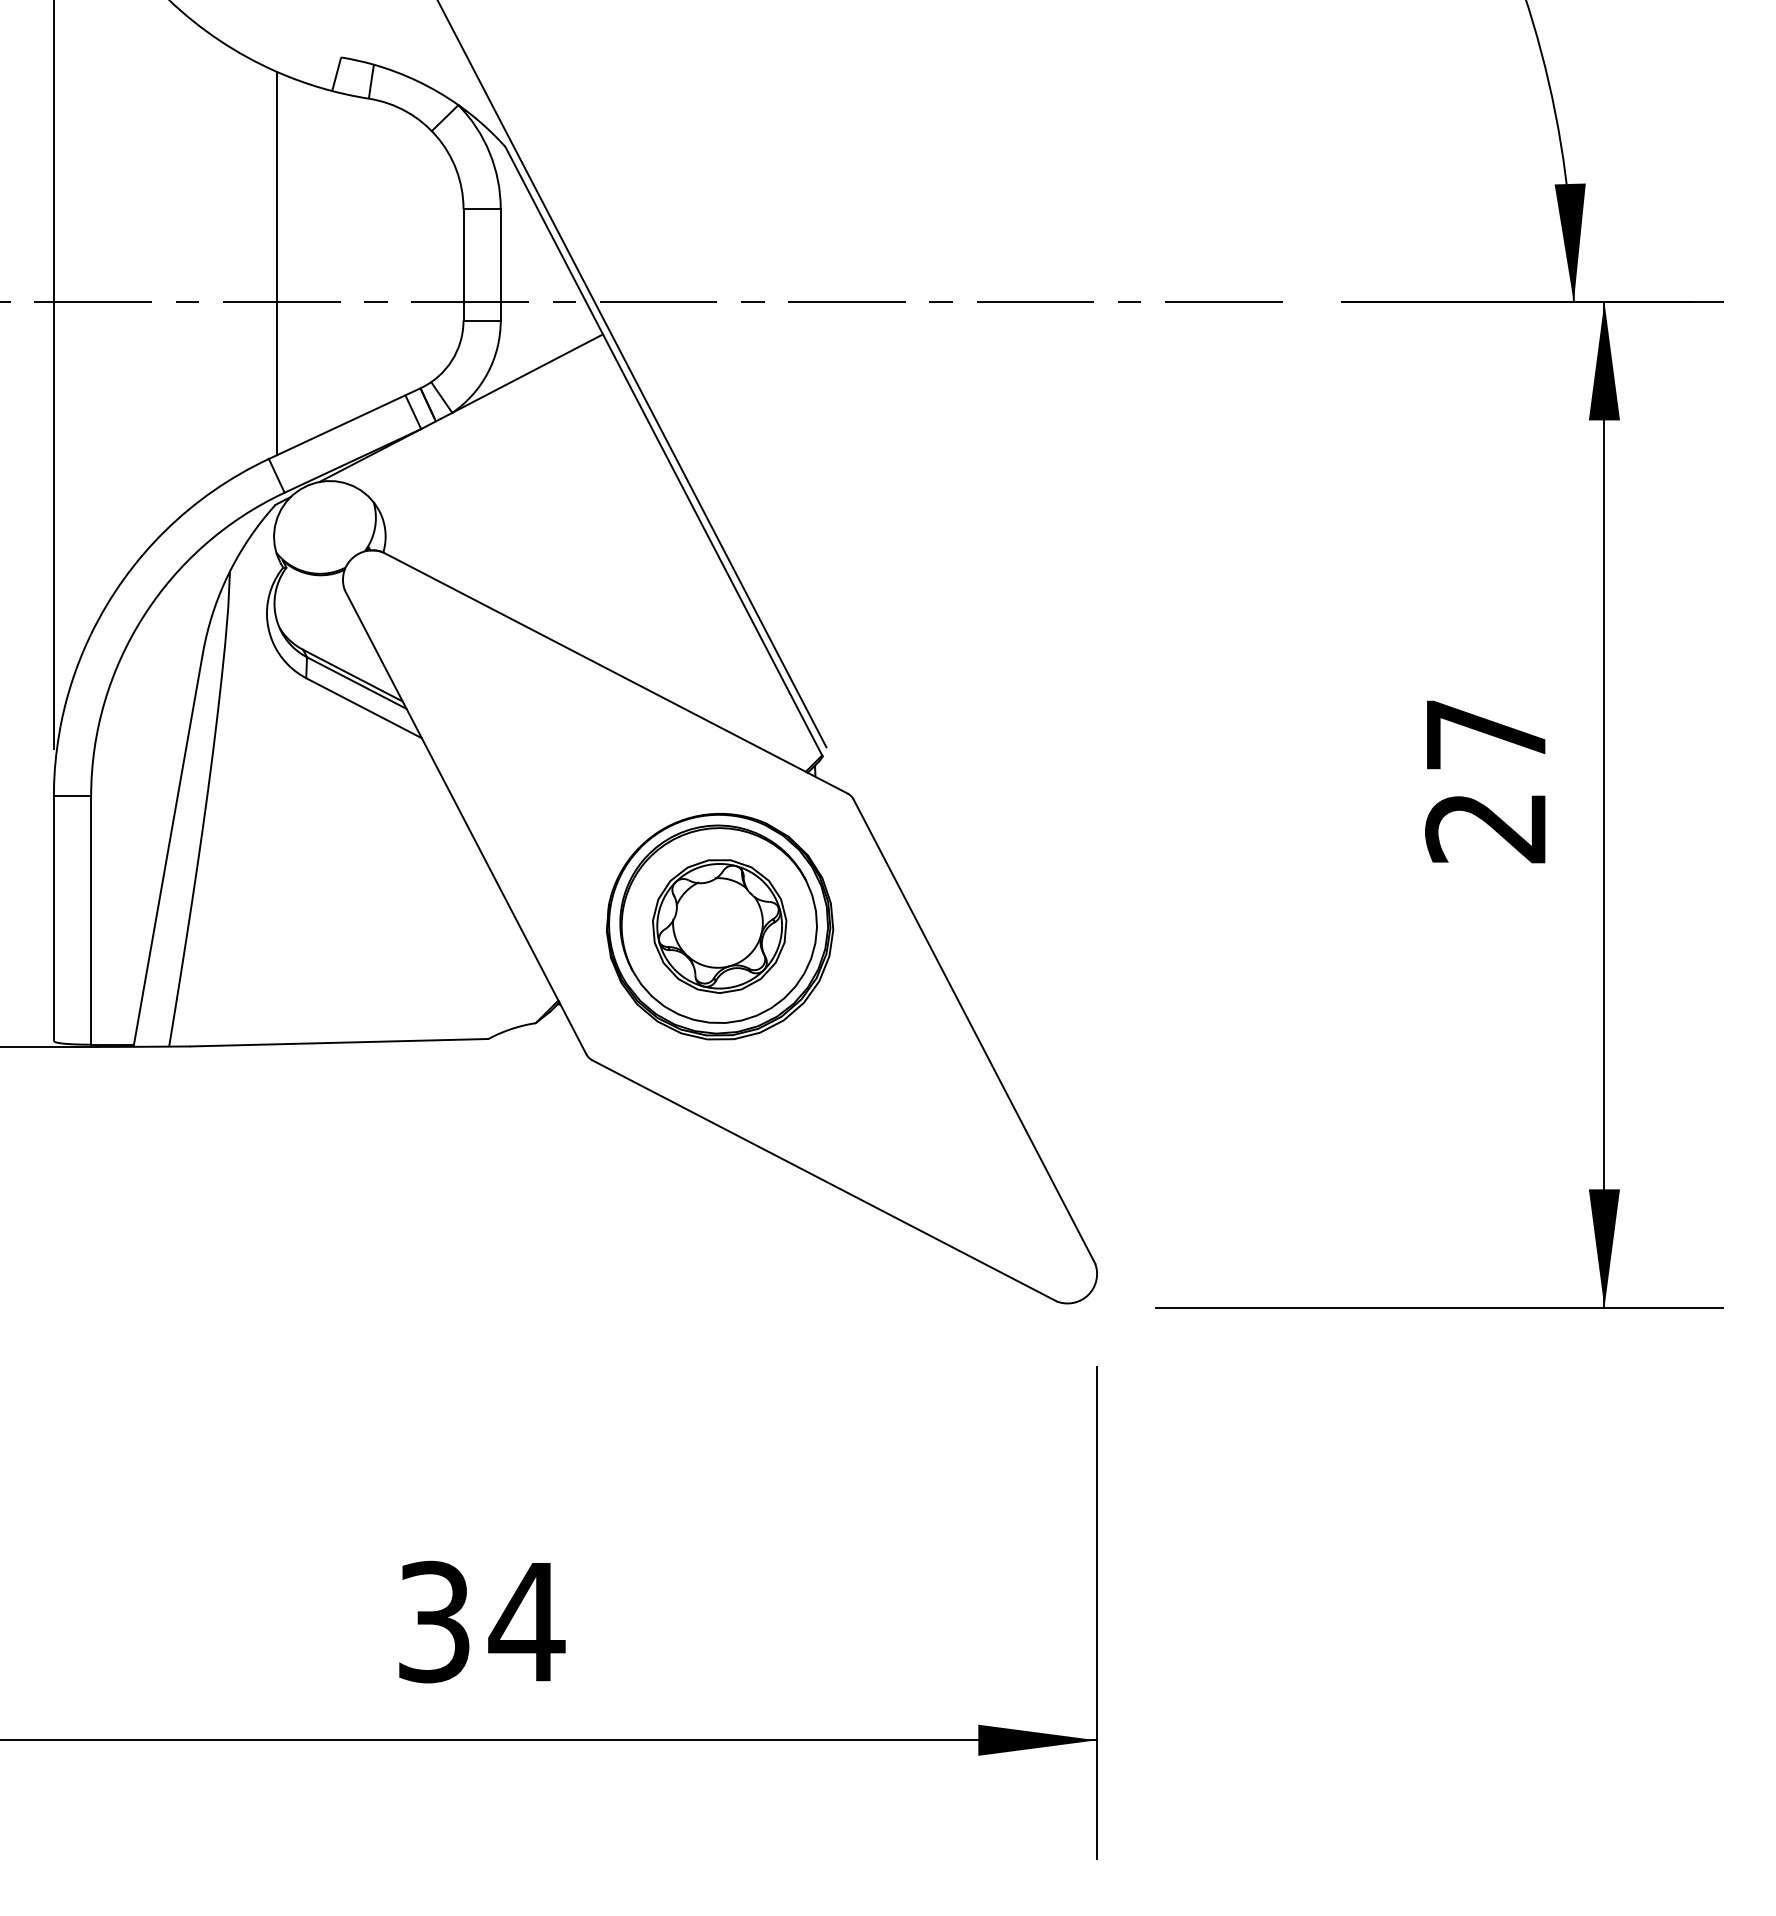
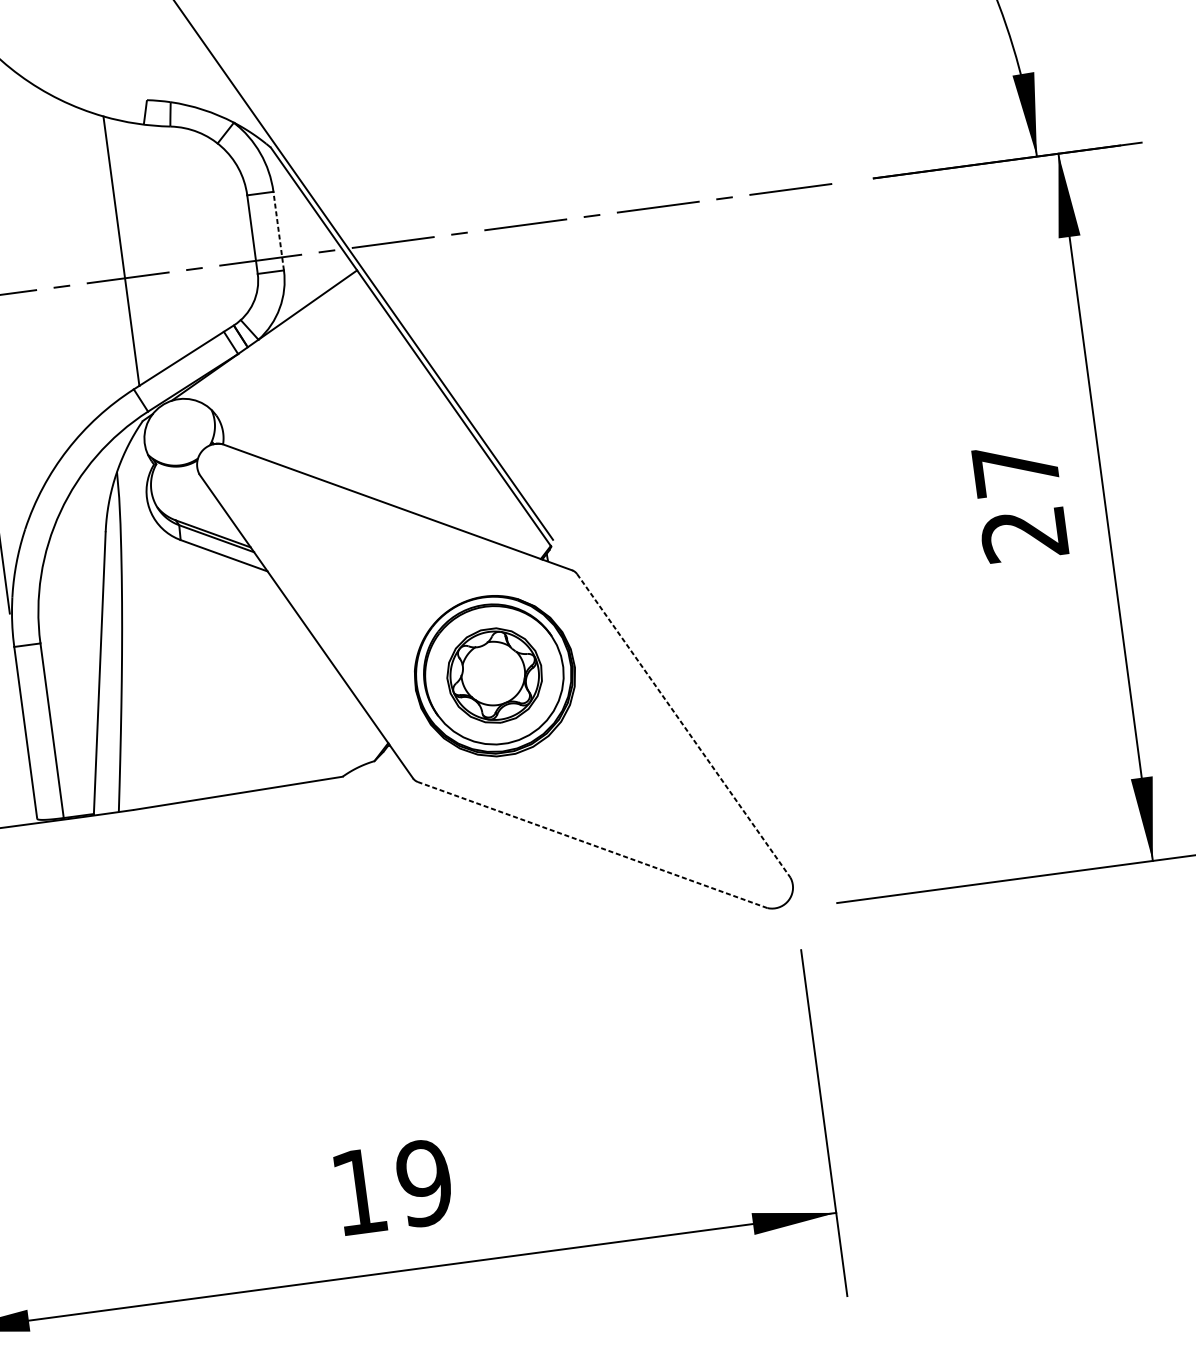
line: (500, 264) -> (278, 230), solid -> dashed
line: (974, 1031) -> (683, 725), solid -> dashed
line: (824, 1181) -> (592, 845), solid -> dashed
text: (482, 1621) -> (393, 1187), 34 -> 19

